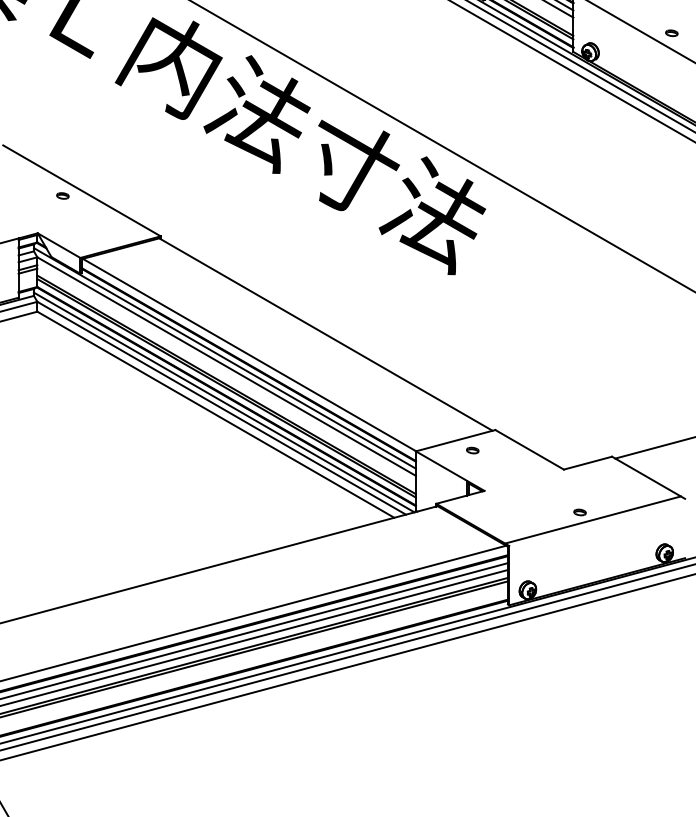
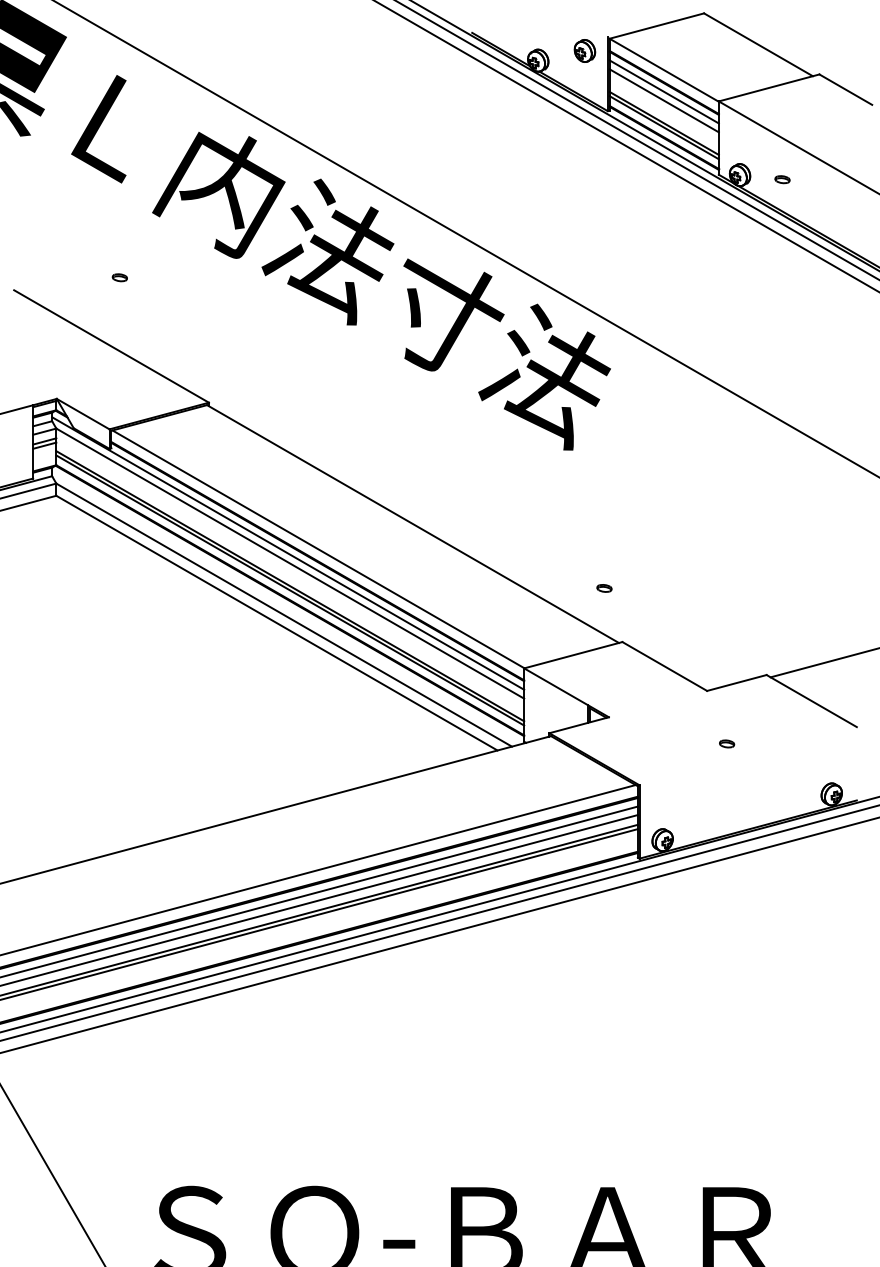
part: (671, 33) -> (782, 179), moved
part: (62, 195) -> (119, 277), moved
line: (224, 402) -> (287, 607), removed
part: (472, 450) -> (604, 588), moved
line: (592, 520) -> (742, 753), removed

